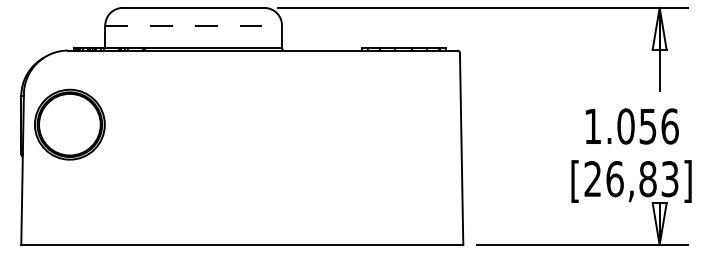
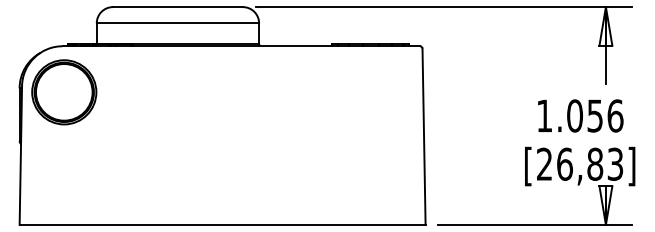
line: (194, 25) -> (178, 23), dashed -> solid
part: (70, 124) -> (64, 92), moved

